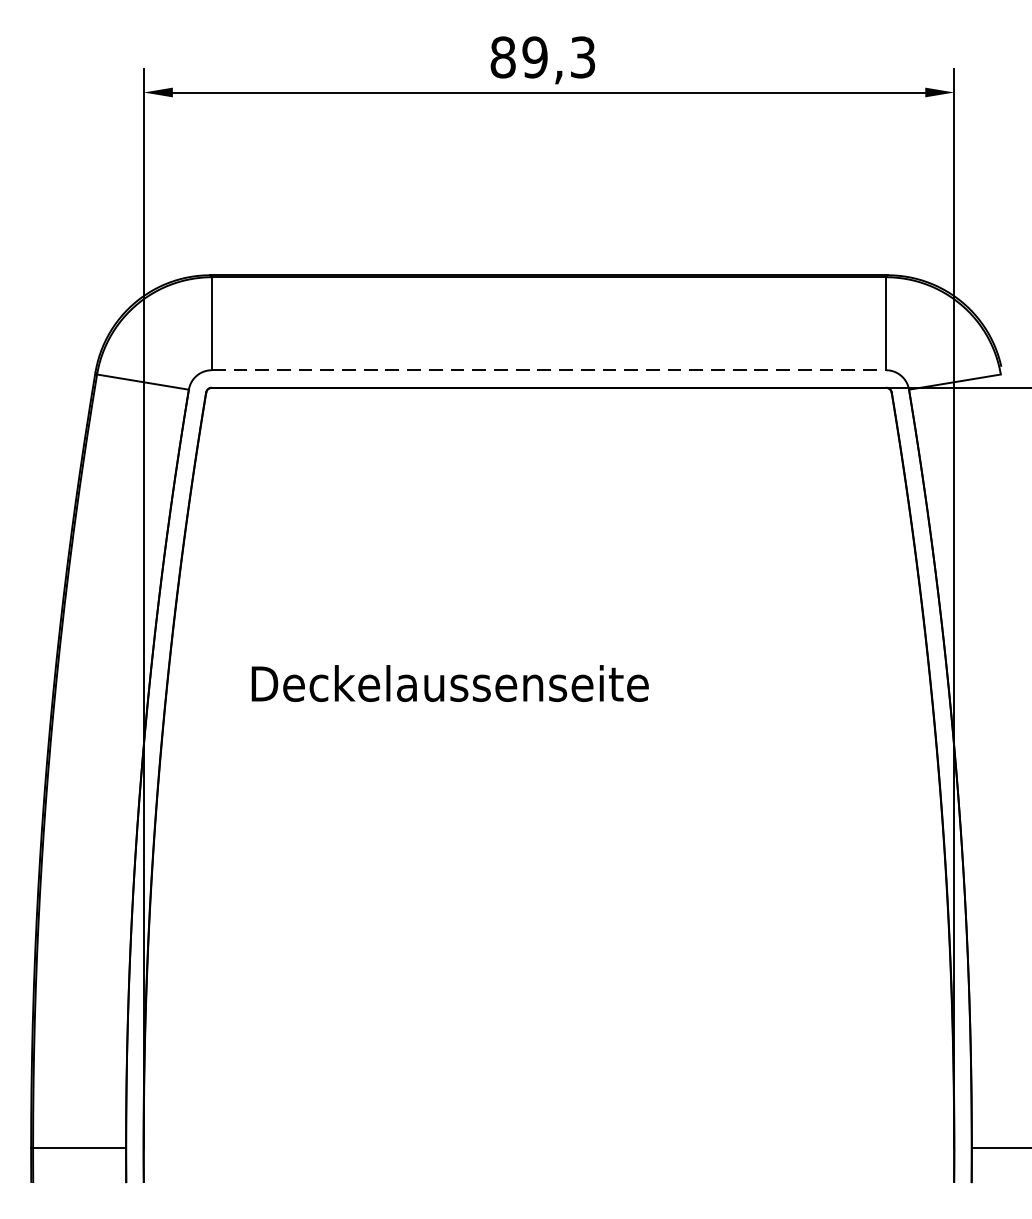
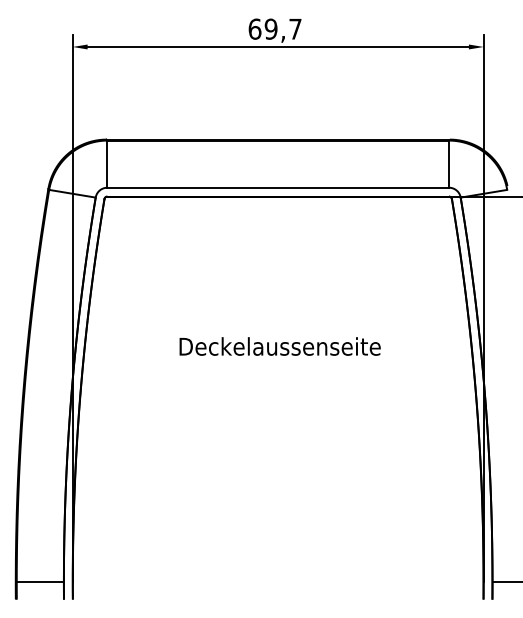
text: (541, 56) -> (274, 28), 89,3 -> 69,7
line: (549, 369) -> (278, 187), dashed -> solid
text: (448, 683) -> (279, 346), moved

